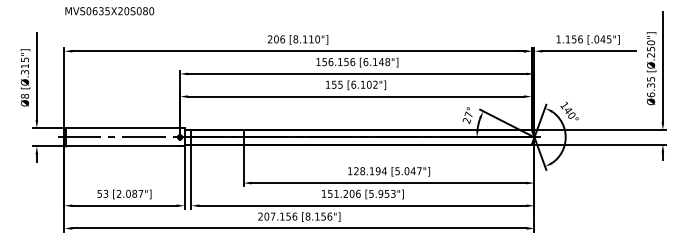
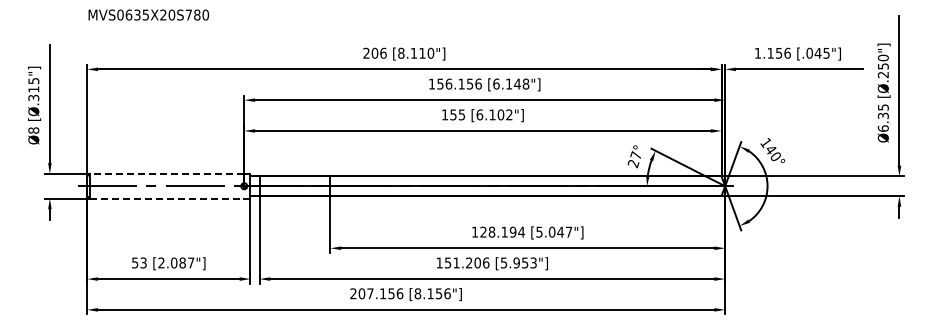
text: (139, 10) -> (188, 14), MVS0635X20S080 -> MVS0635X20S780
line: (122, 127) -> (166, 173), solid -> dashed
line: (123, 146) -> (167, 198), solid -> dashed

